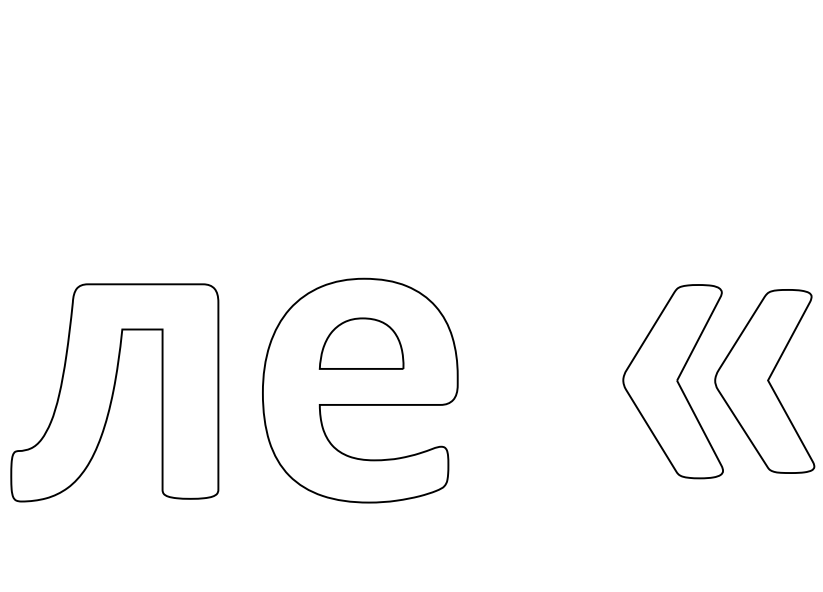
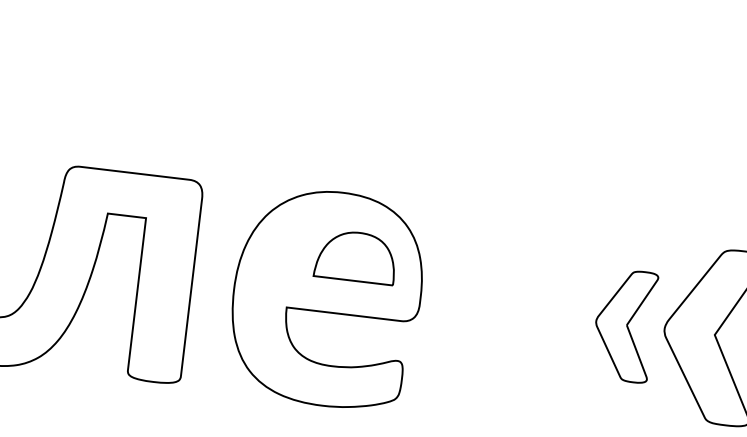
part: (361, 343) -> (356, 256), moved
part: (672, 381) -> (624, 325), size x0.6

